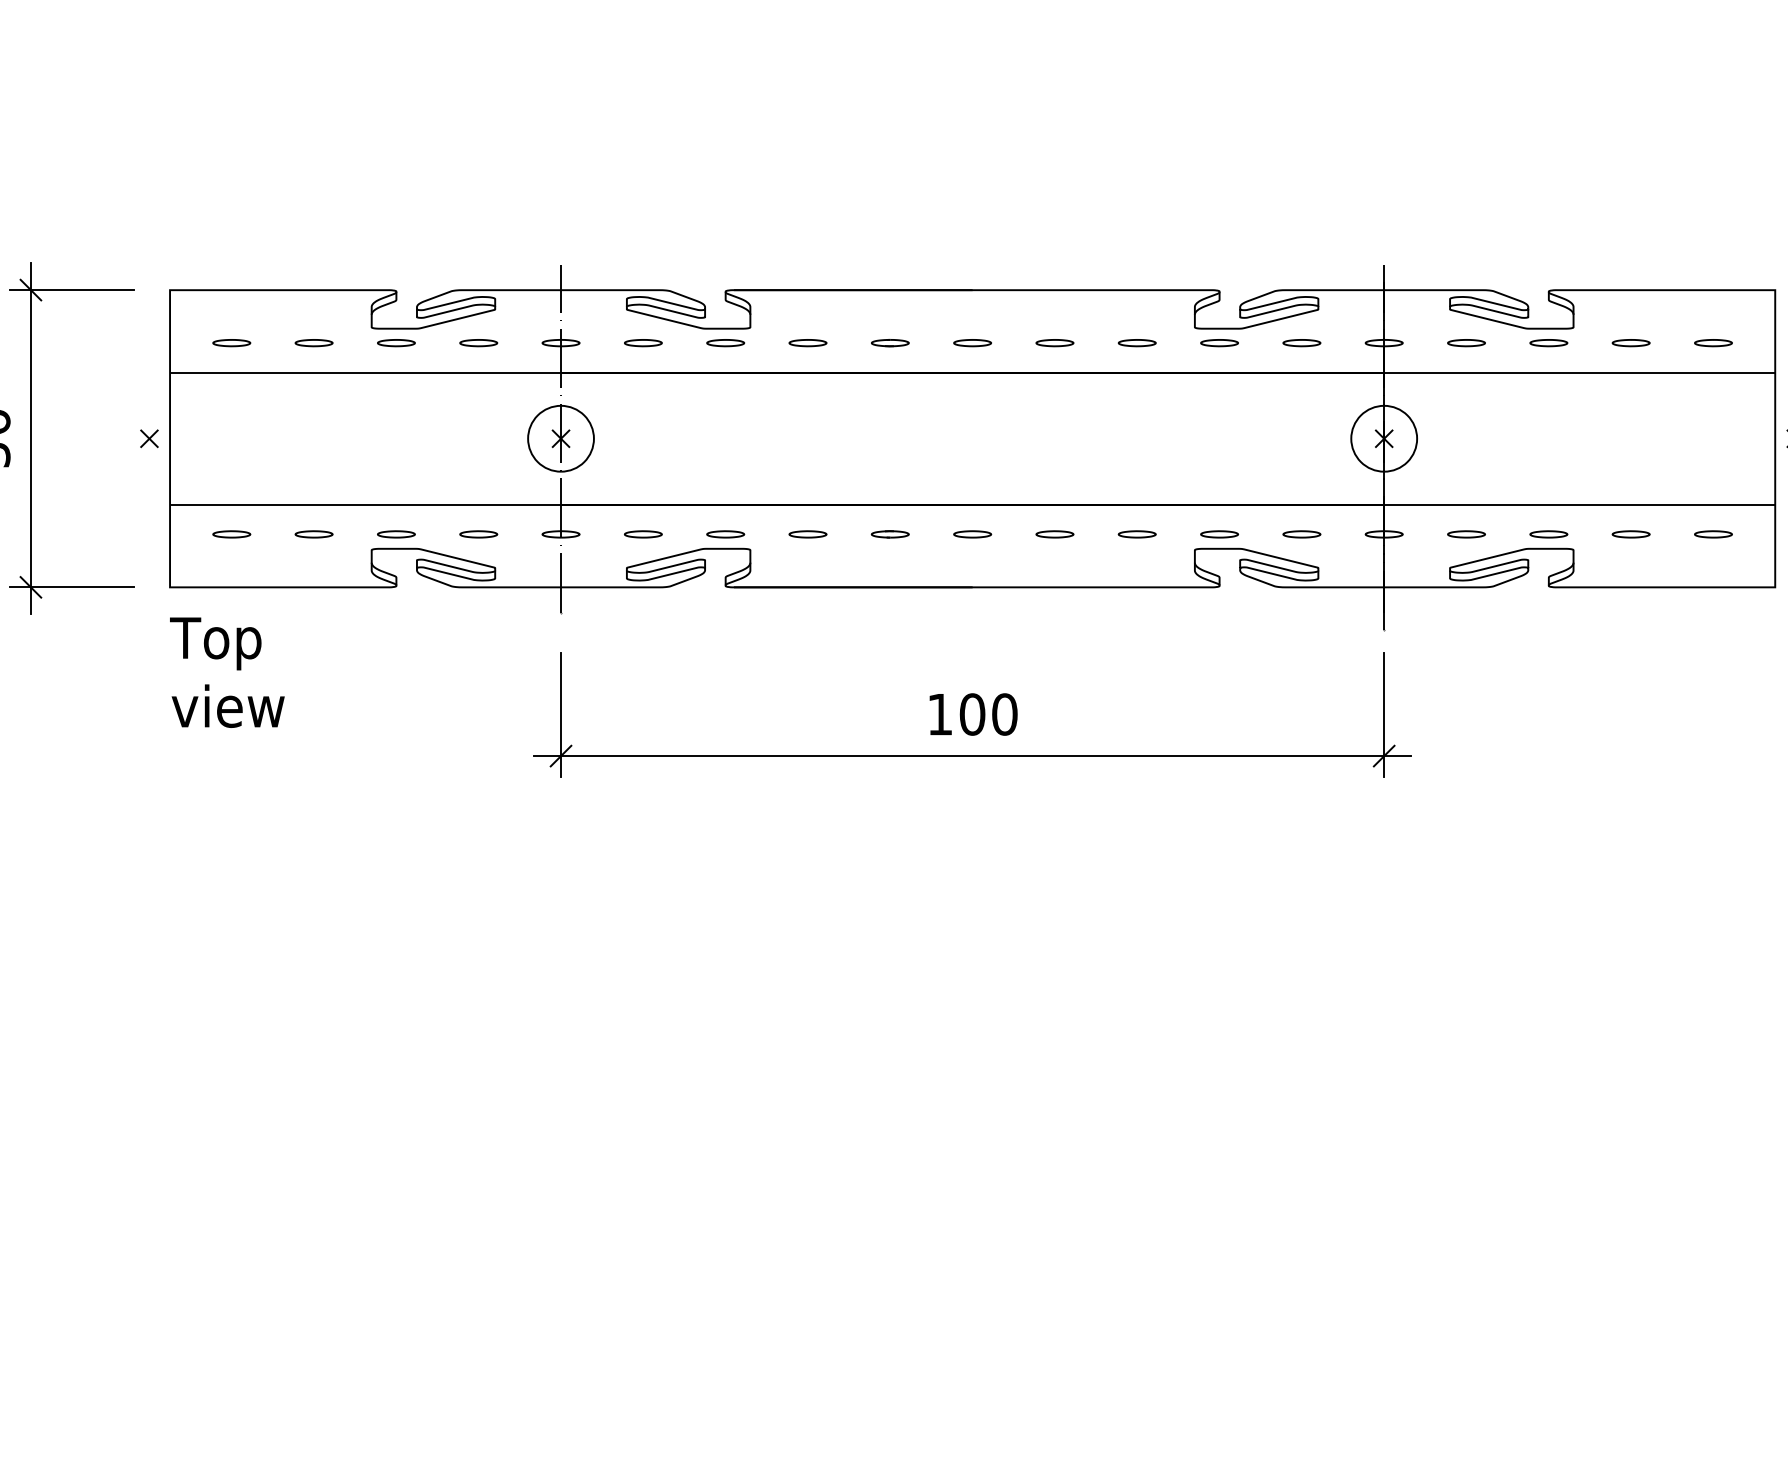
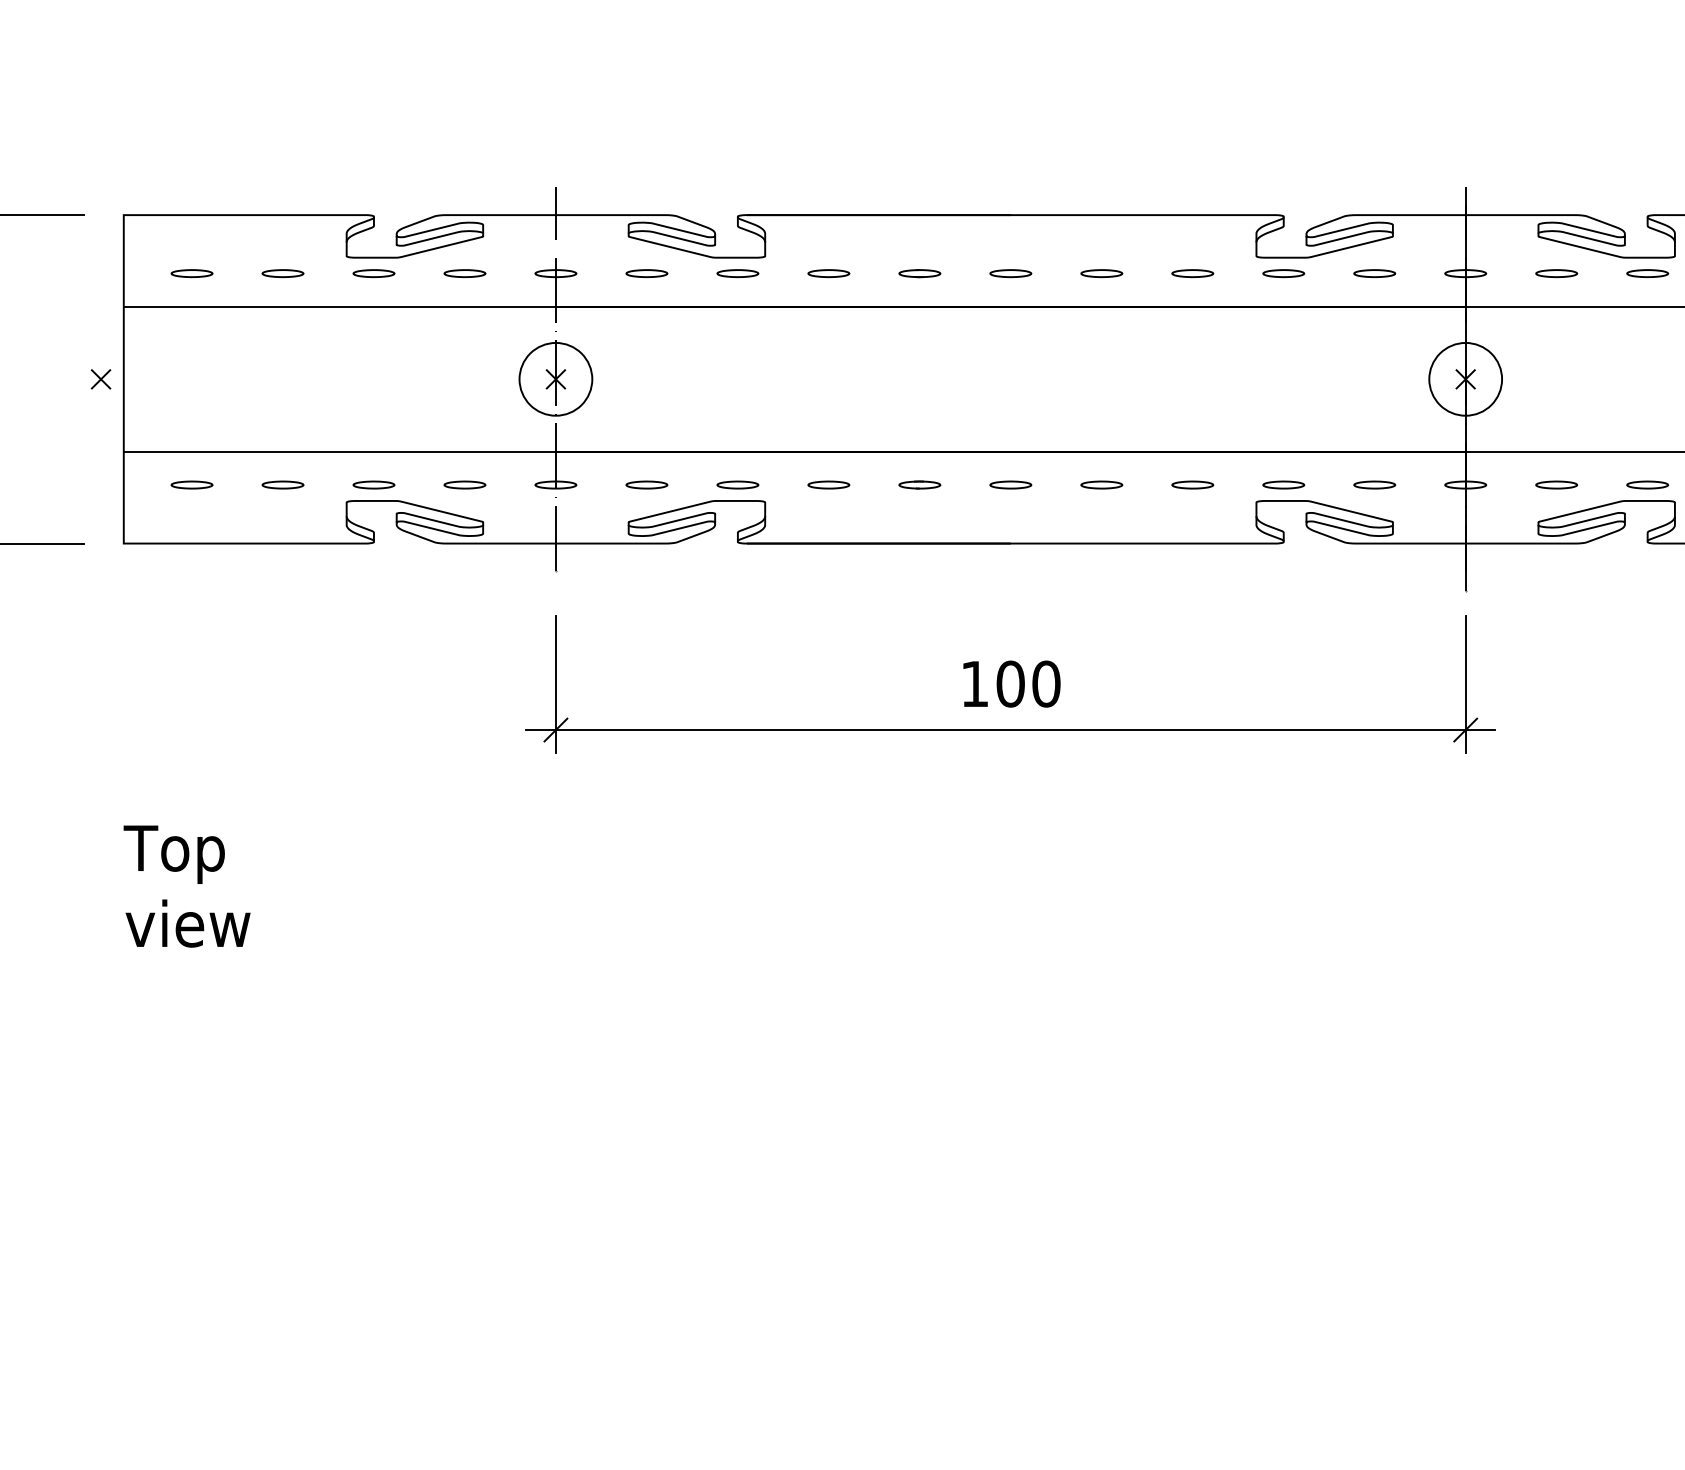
text: (227, 672) -> (187, 886), moved

